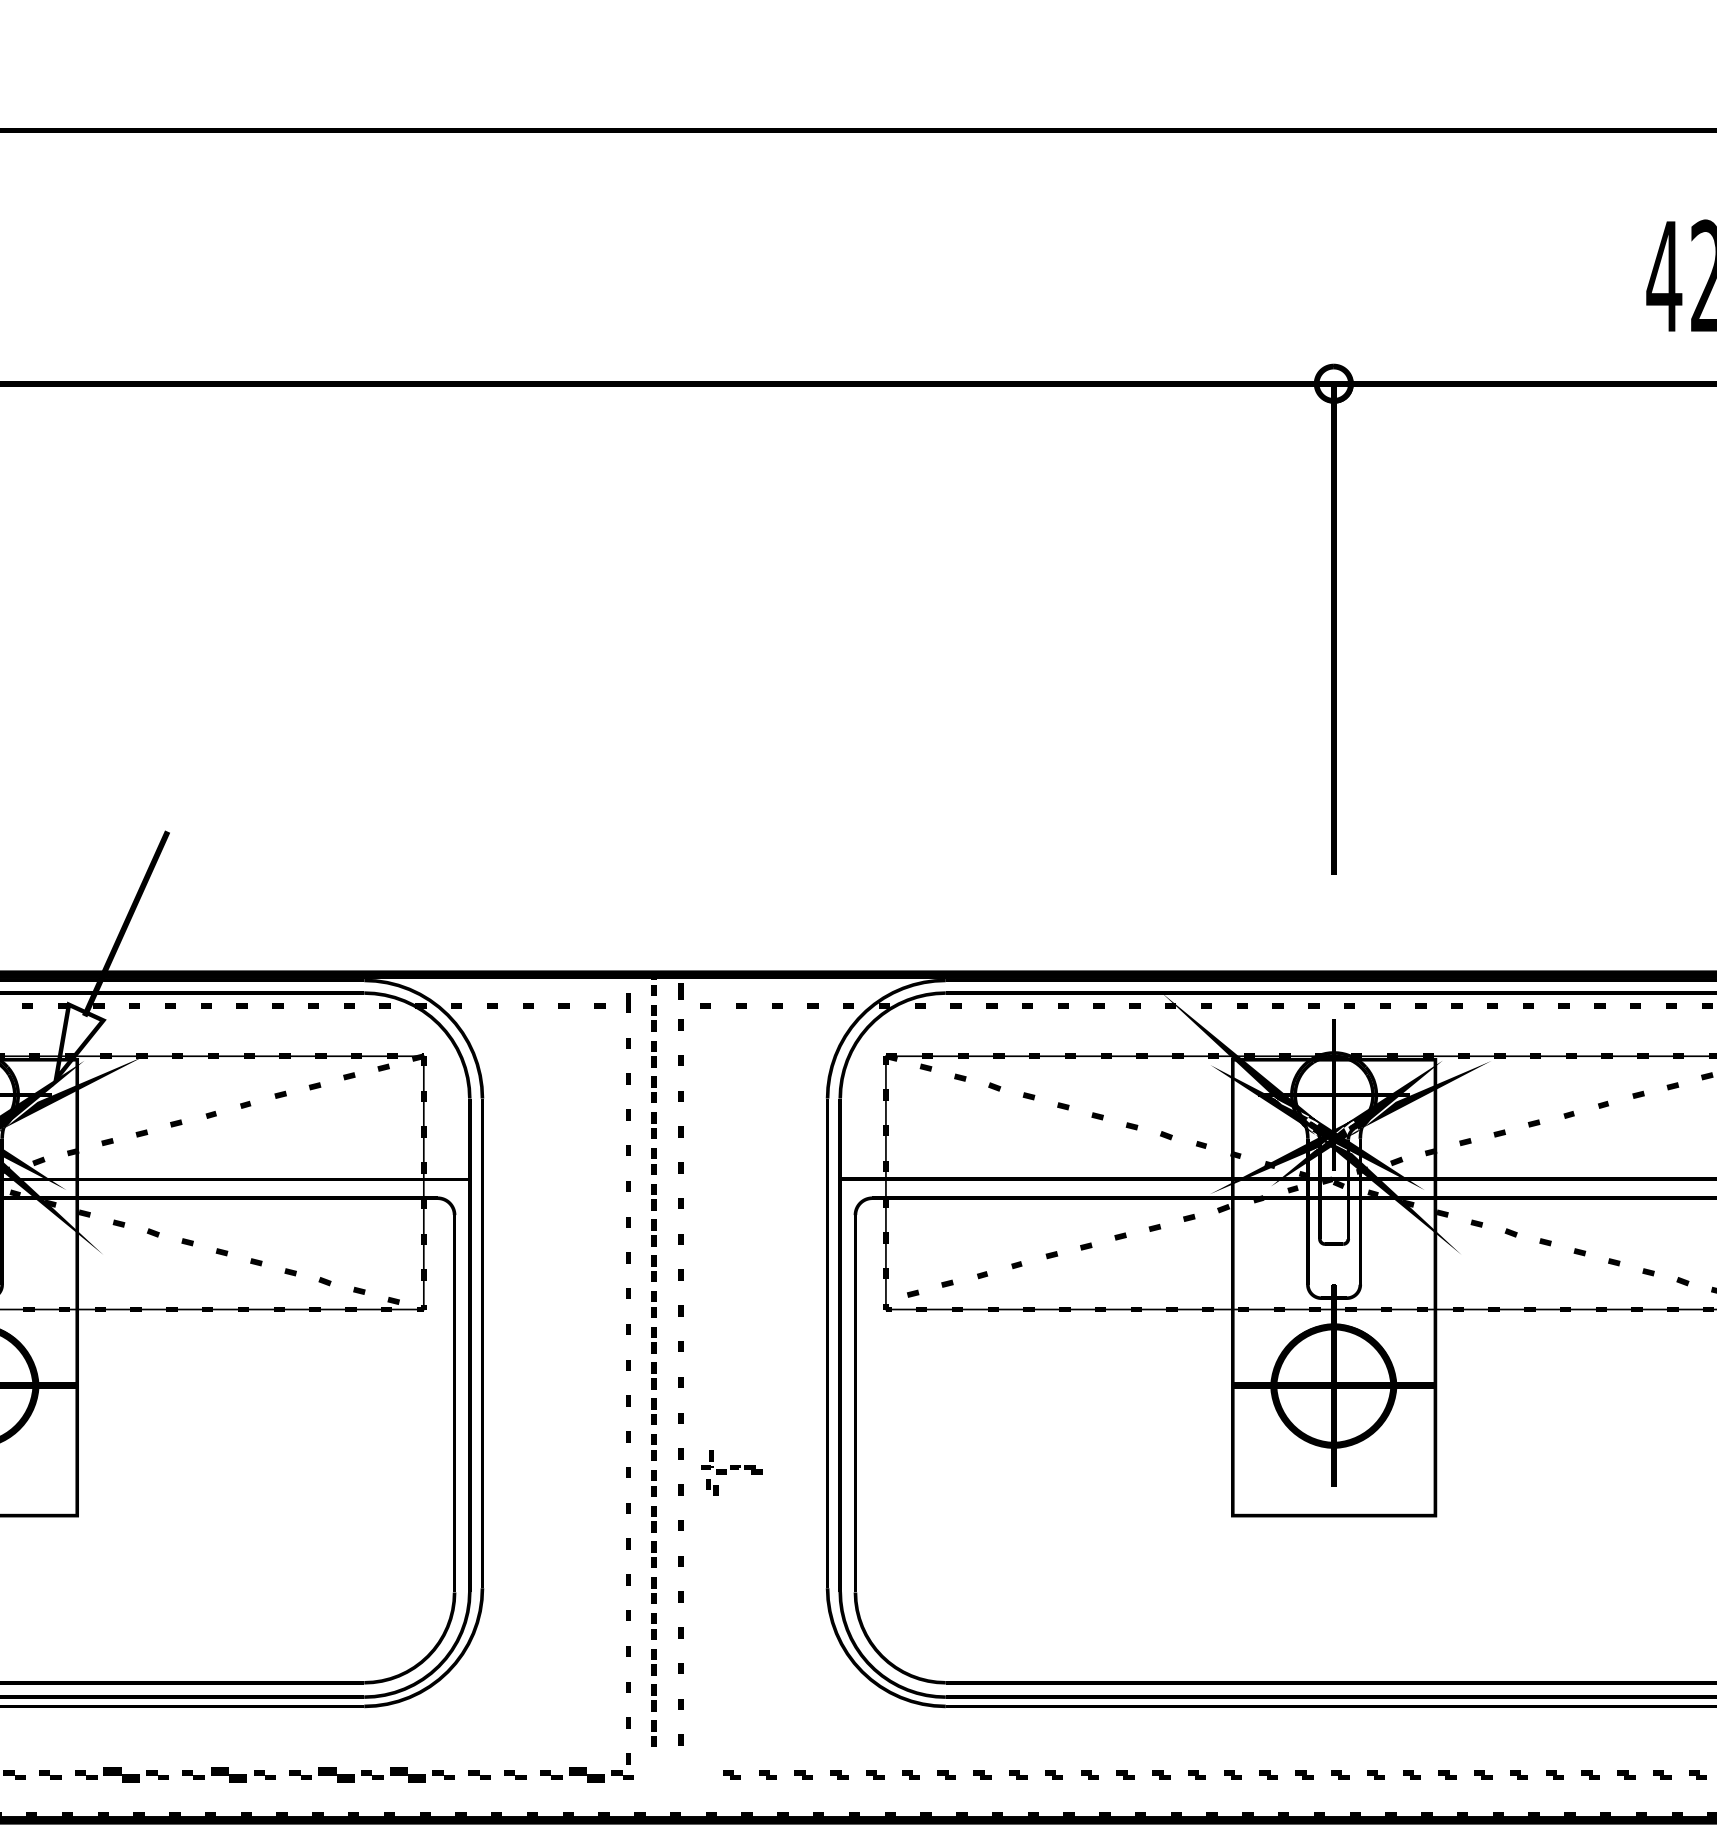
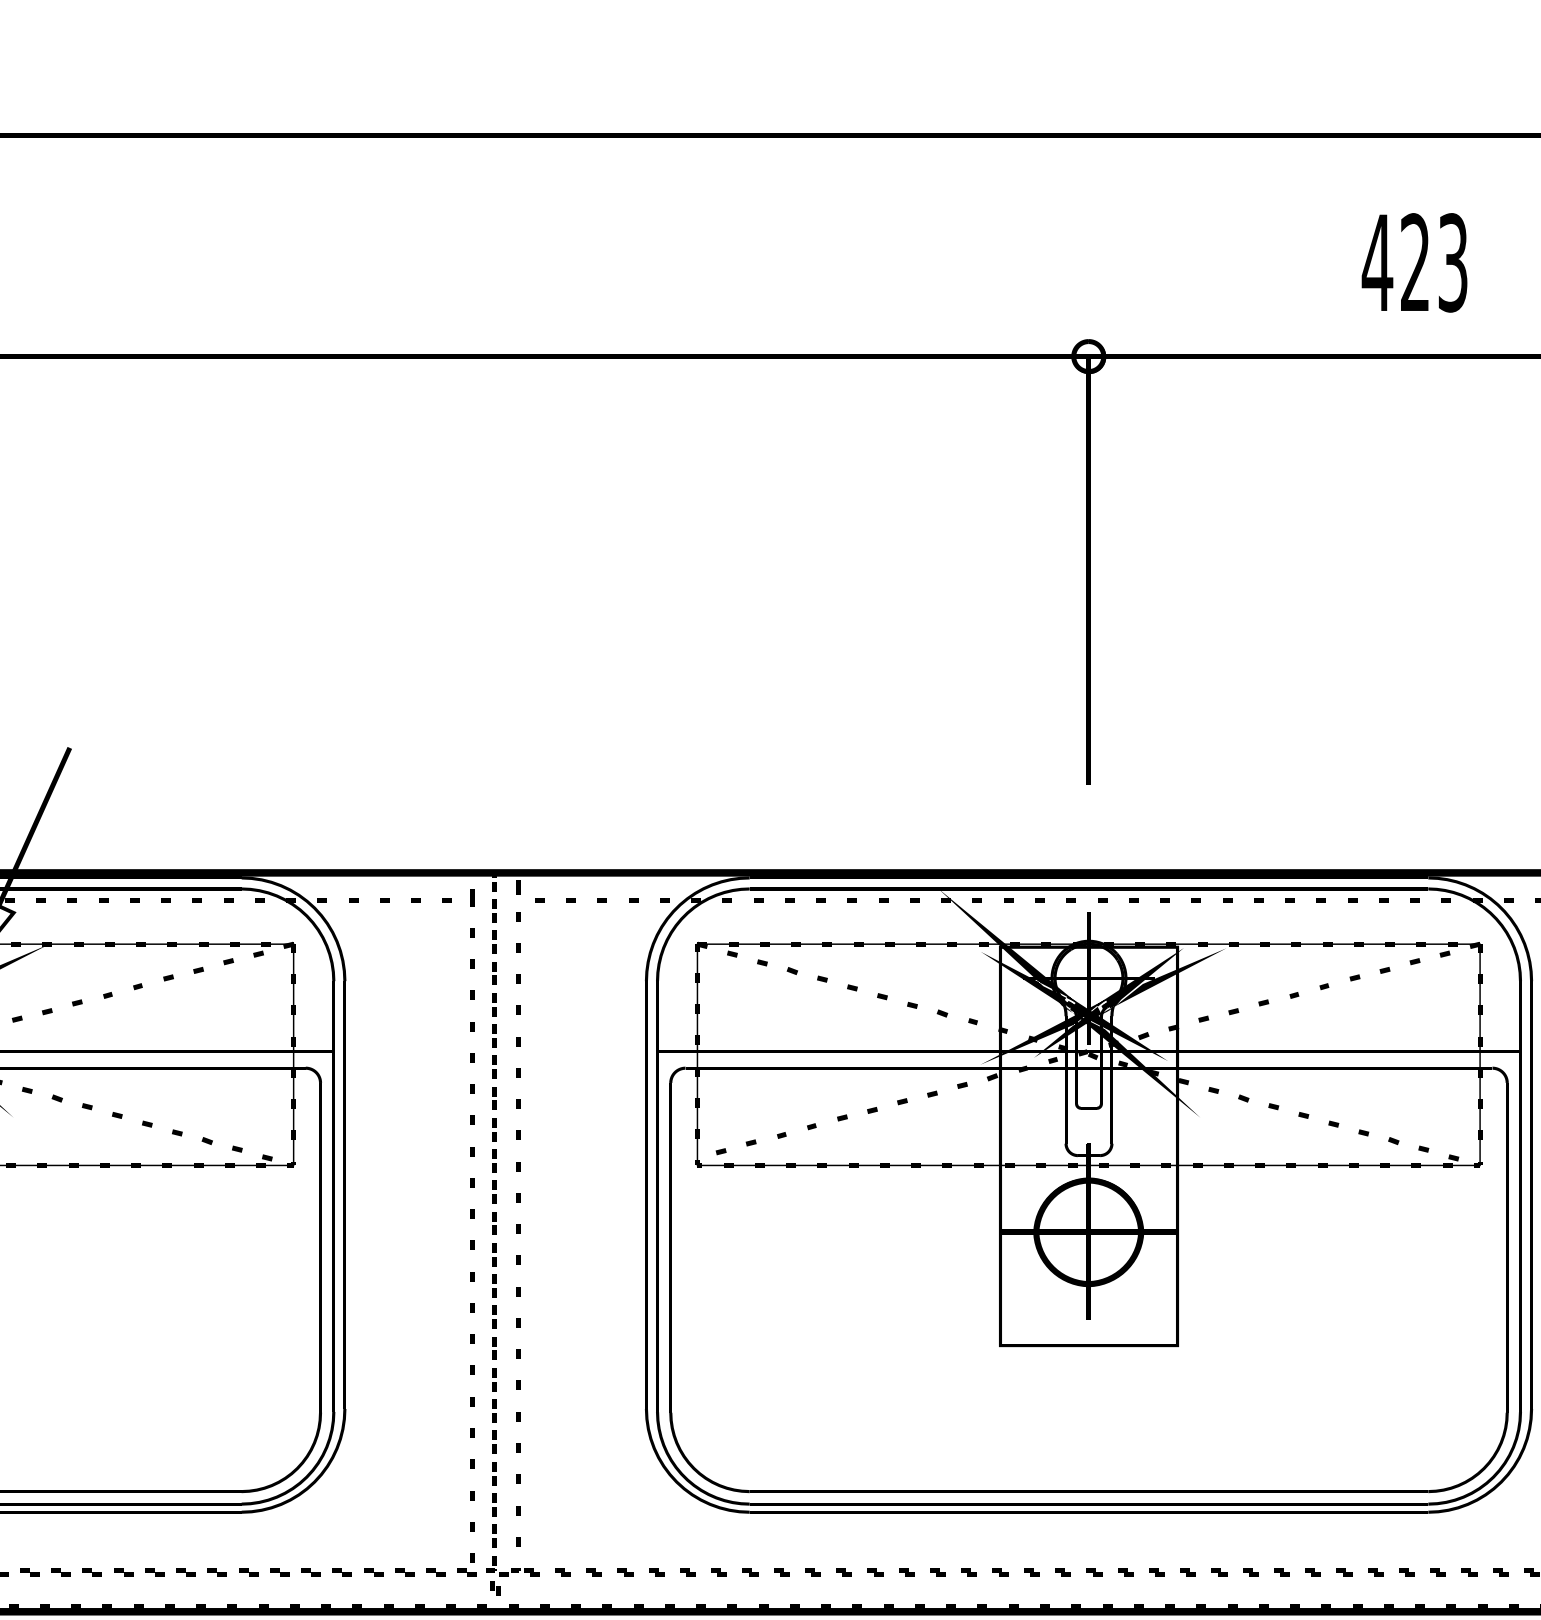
part: (731, 1473) -> (512, 1575), moved
part: (121, 1775) -> (29, 1572), size x0.62
part: (229, 1775) -> (123, 1572), size x0.62
part: (335, 1775) -> (216, 1572), size x0.62
part: (407, 1775) -> (279, 1572), size x0.62
part: (586, 1775) -> (435, 1572), size x0.62

